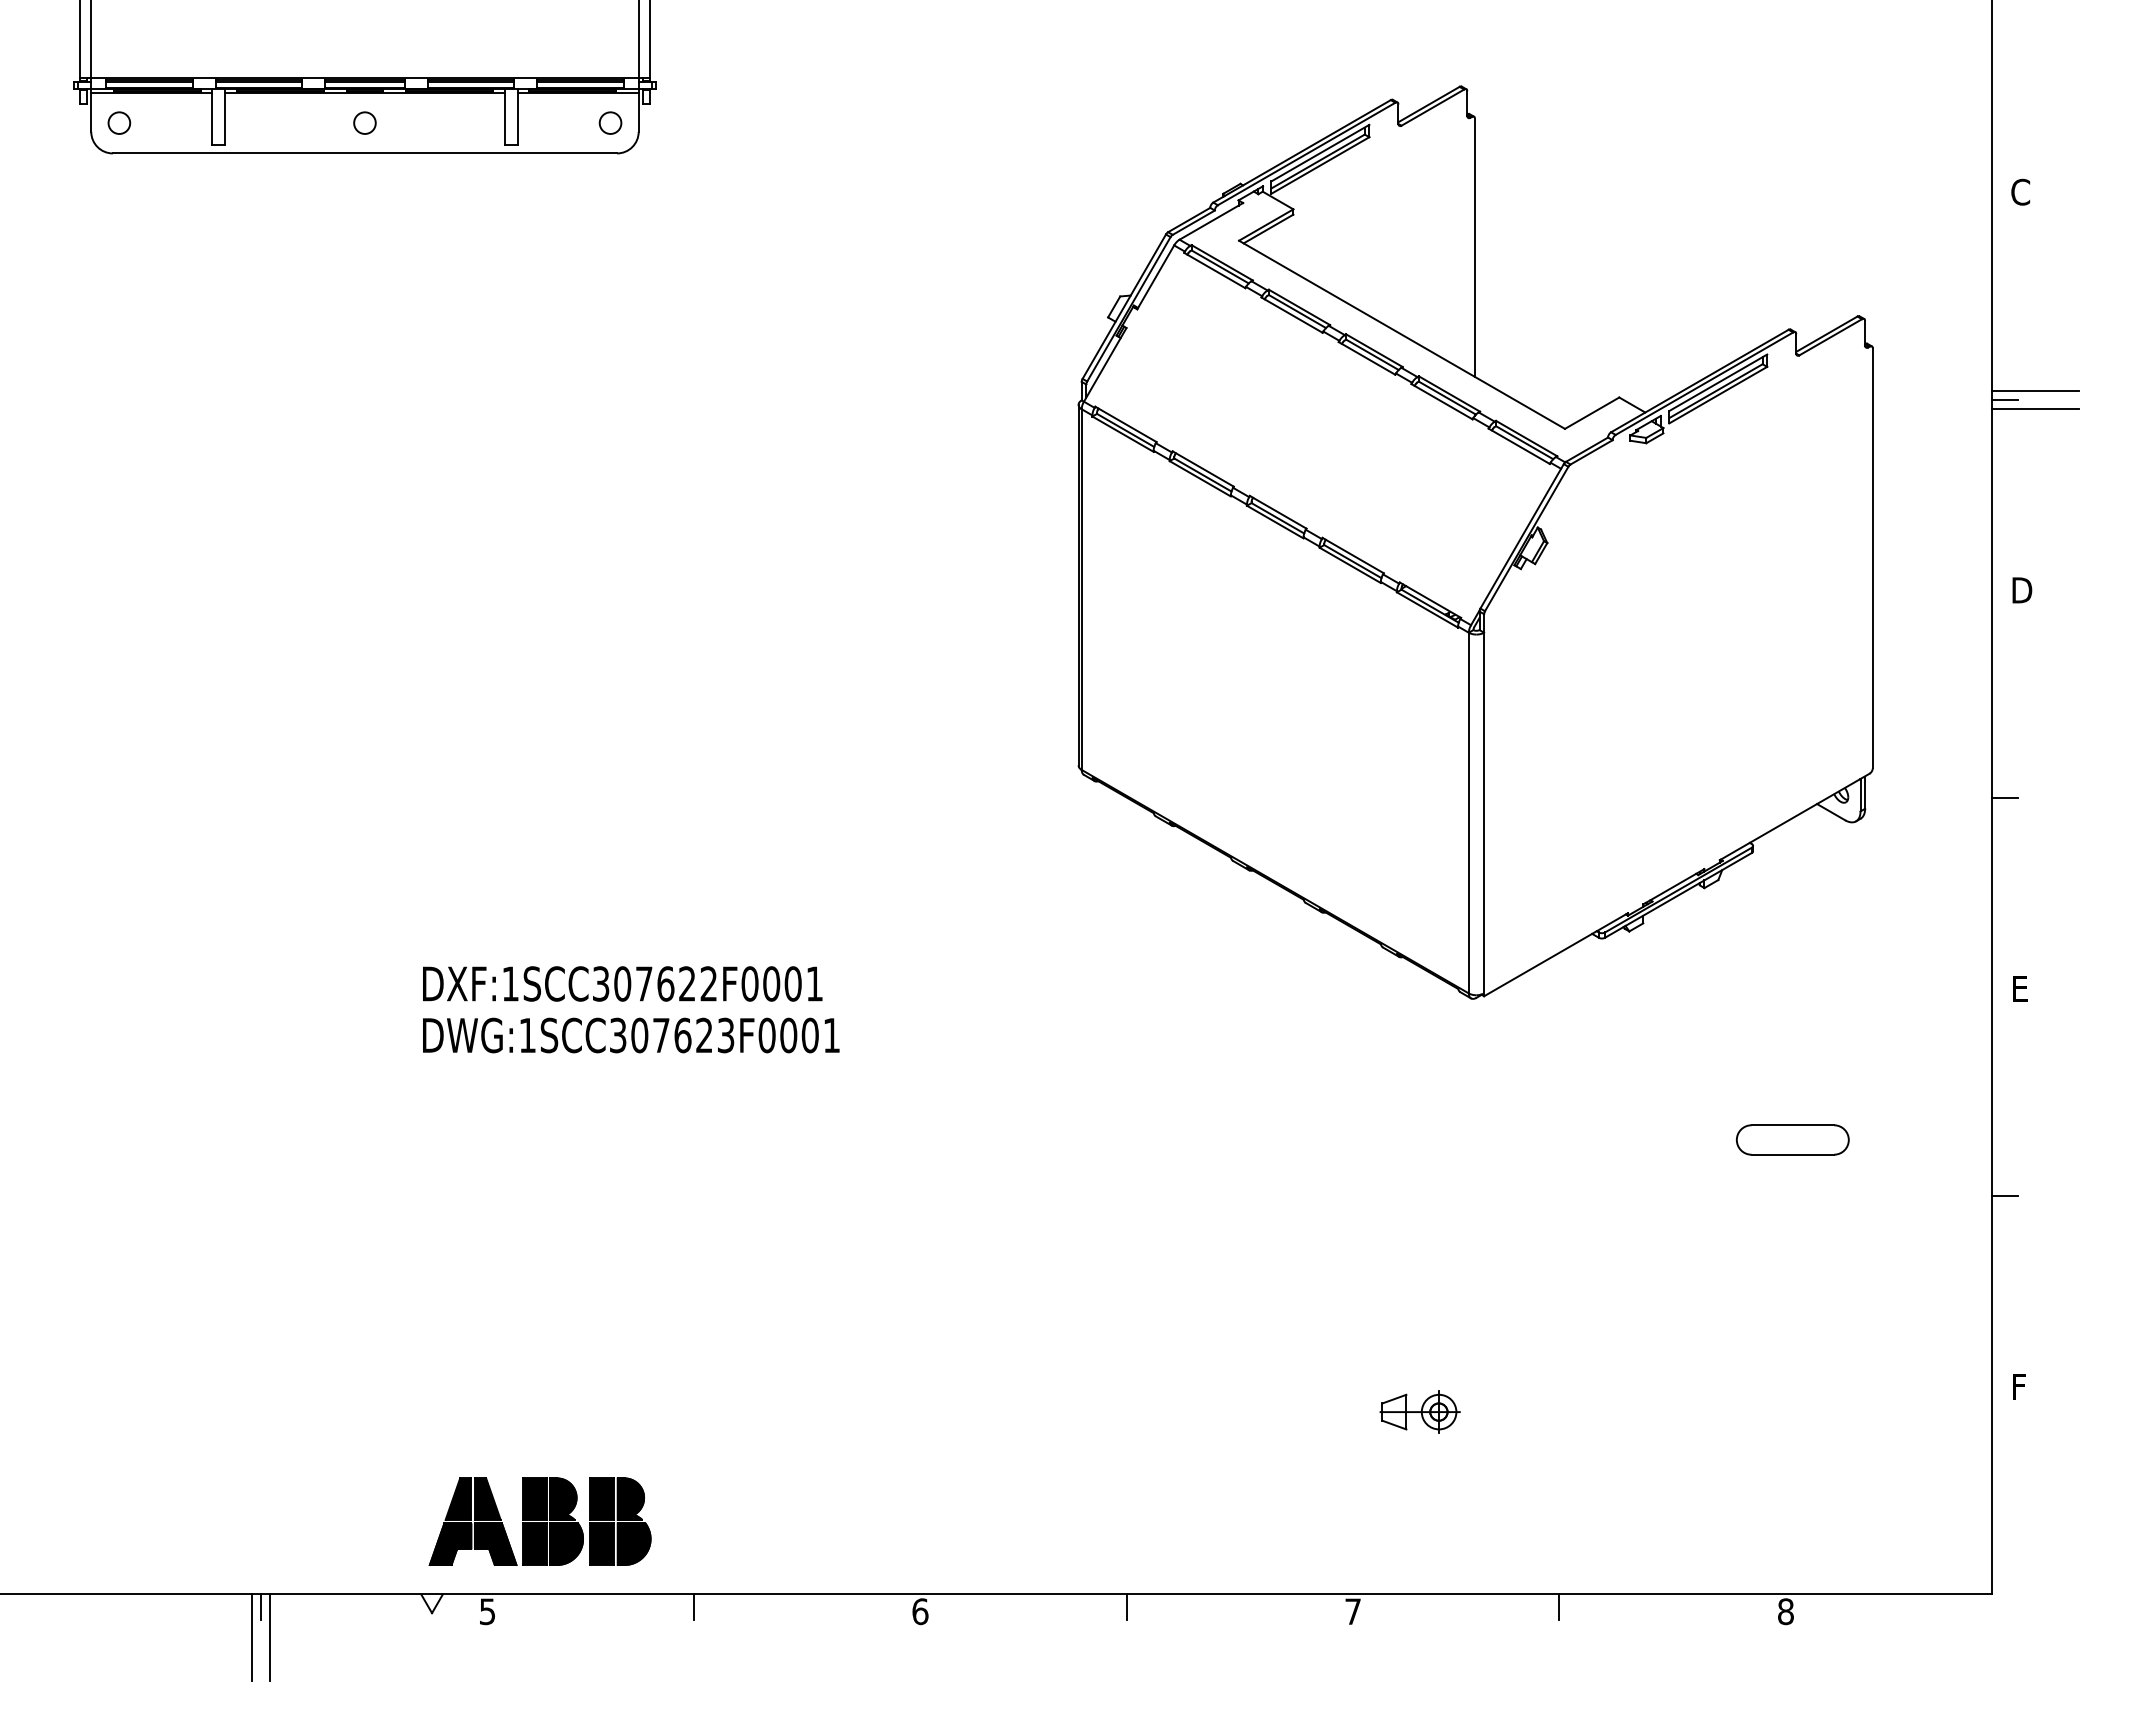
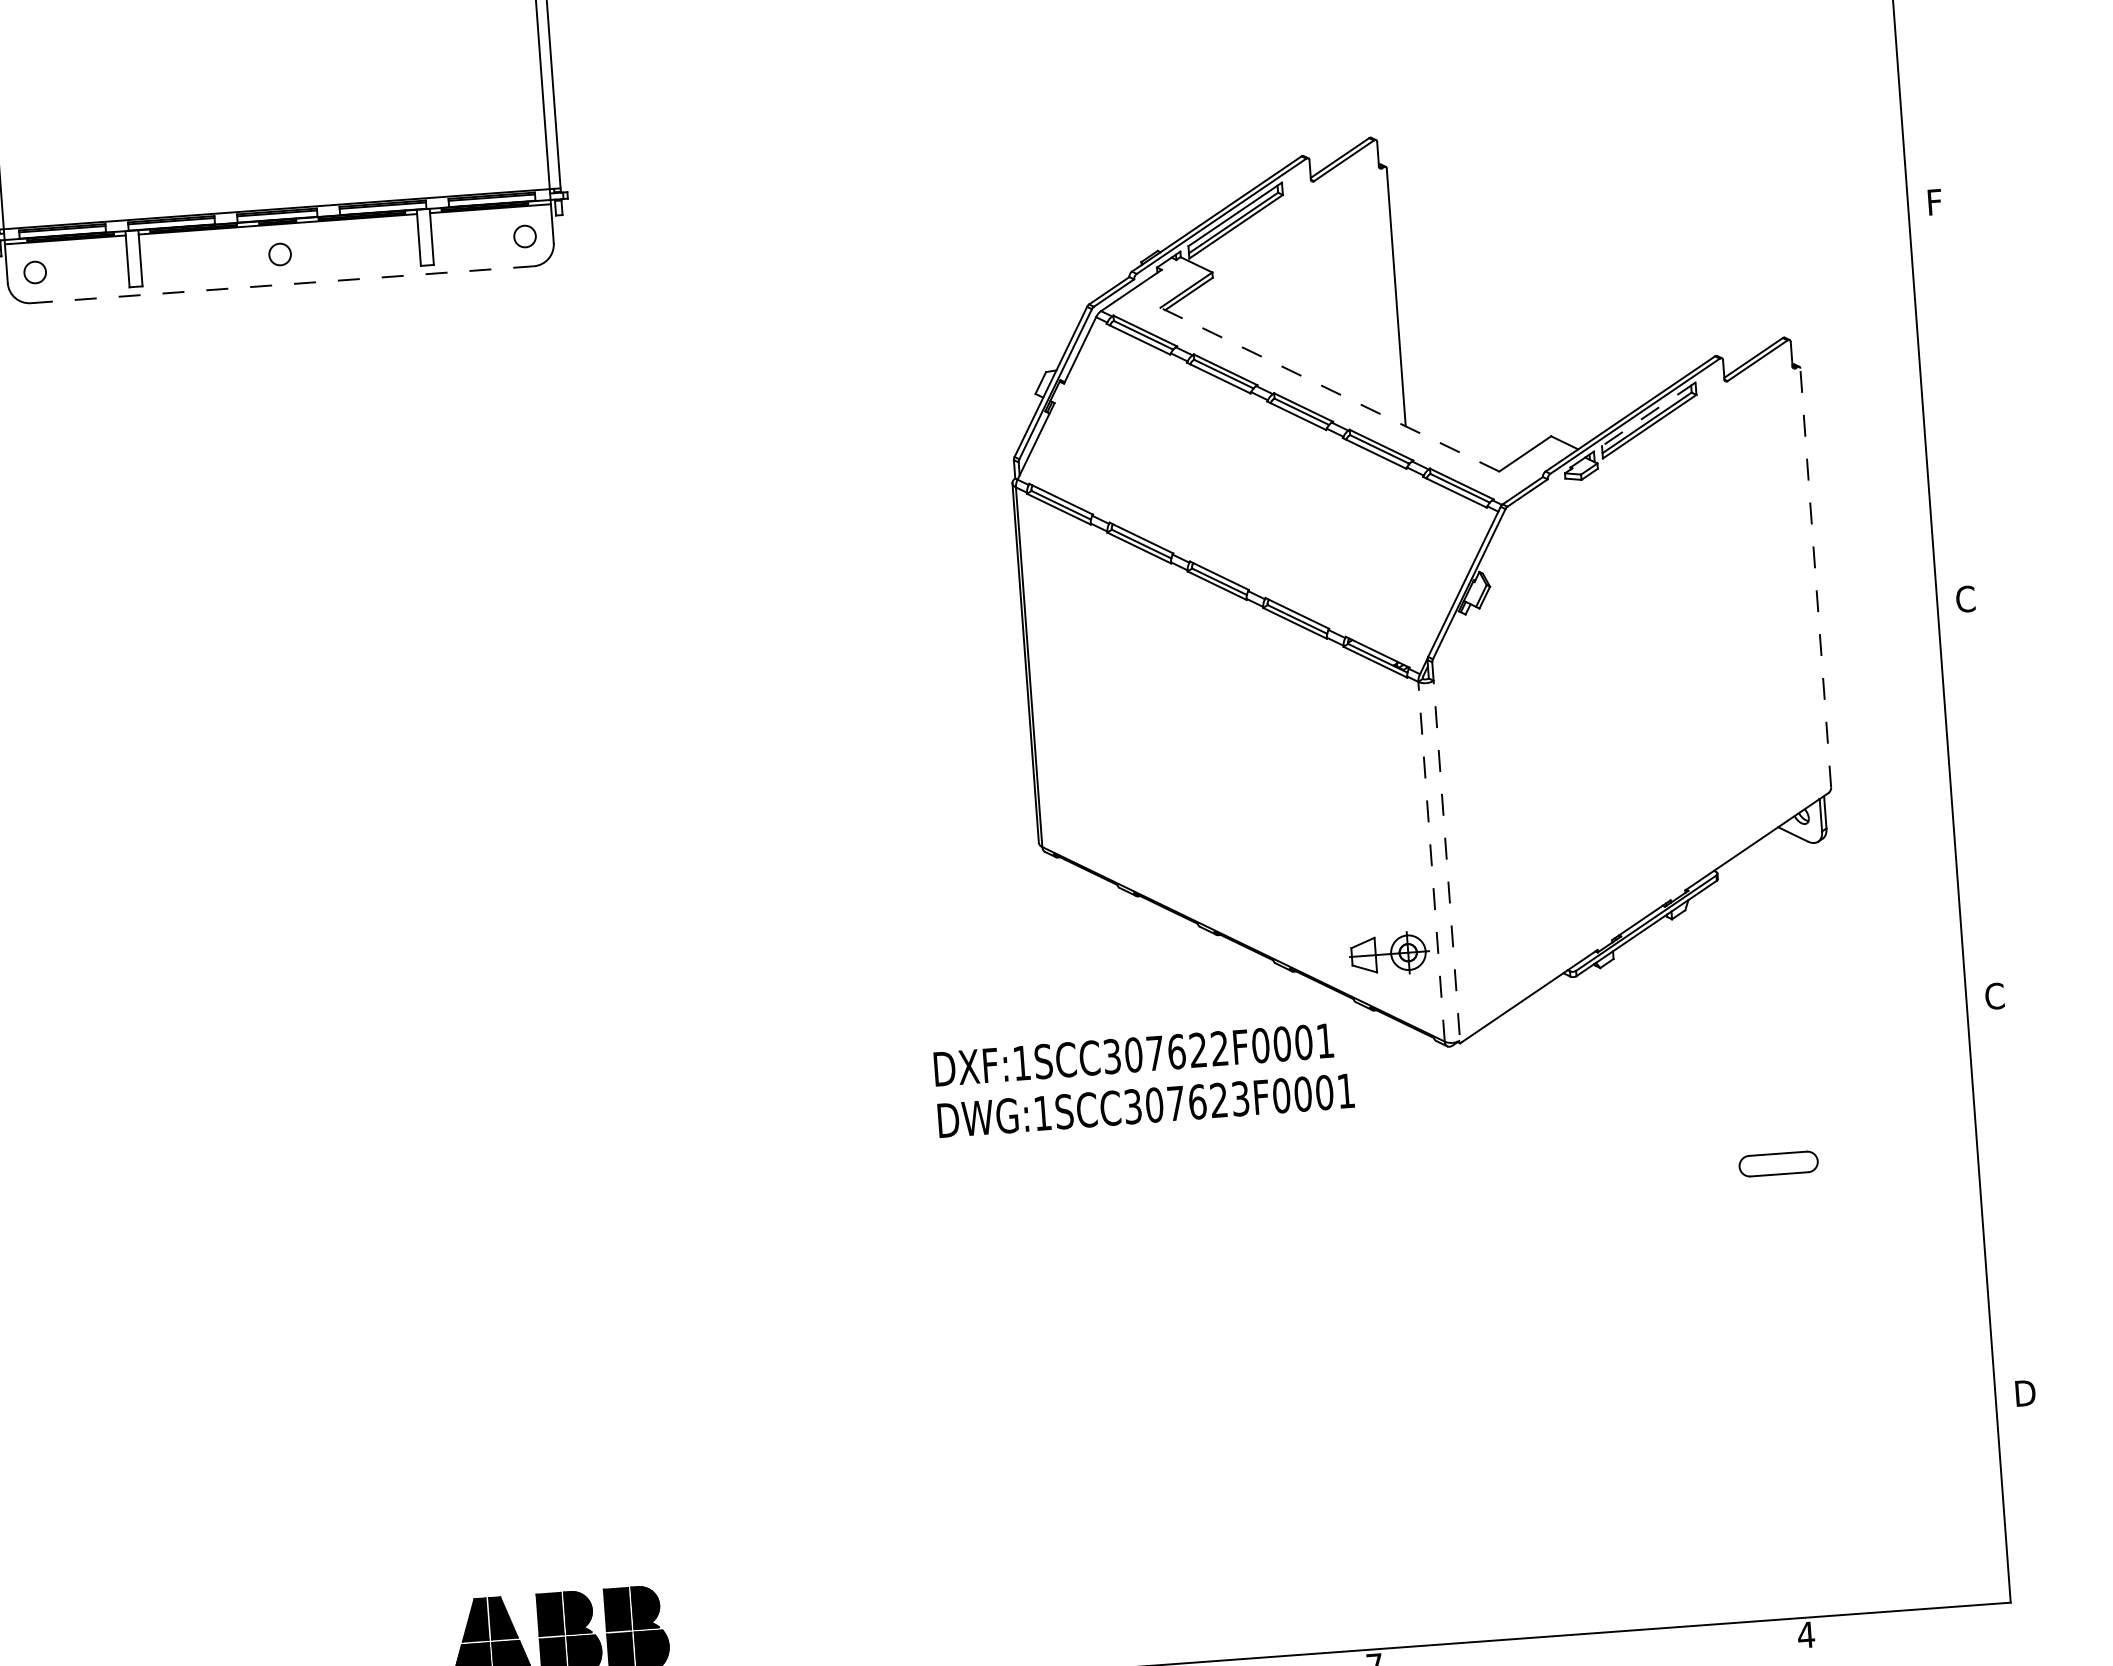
line: (365, 153) -> (282, 284), solid -> dashed
text: (2020, 191) -> (1936, 201), C -> F
line: (1401, 334) -> (1329, 389), solid -> dashed
line: (1718, 382) -> (1649, 414), solid -> dashed
line: (2035, 391) -> (1965, 399), removed
line: (2005, 399) -> (1936, 409), removed
line: (2035, 408) -> (1967, 416), removed
line: (1872, 558) -> (1815, 578), solid -> dashed
text: (2021, 590) -> (1966, 599), D -> C
line: (2005, 798) -> (1965, 807), removed
line: (1484, 805) -> (1446, 853), solid -> dashed
line: (1468, 812) -> (1431, 861), solid -> dashed
text: (2020, 988) -> (1994, 996), E -> C
text: (631, 1009) -> (1144, 1079), moved
part: (1792, 1139) -> (1778, 1163), size x0.7
line: (2005, 1196) -> (1994, 1204), removed
text: (2022, 1386) -> (2025, 1393), F -> D
part: (1419, 1411) -> (1388, 953), moved
line: (1559, 1607) -> (1580, 1647), removed
text: (1785, 1611) -> (1805, 1634), 8 -> 4

